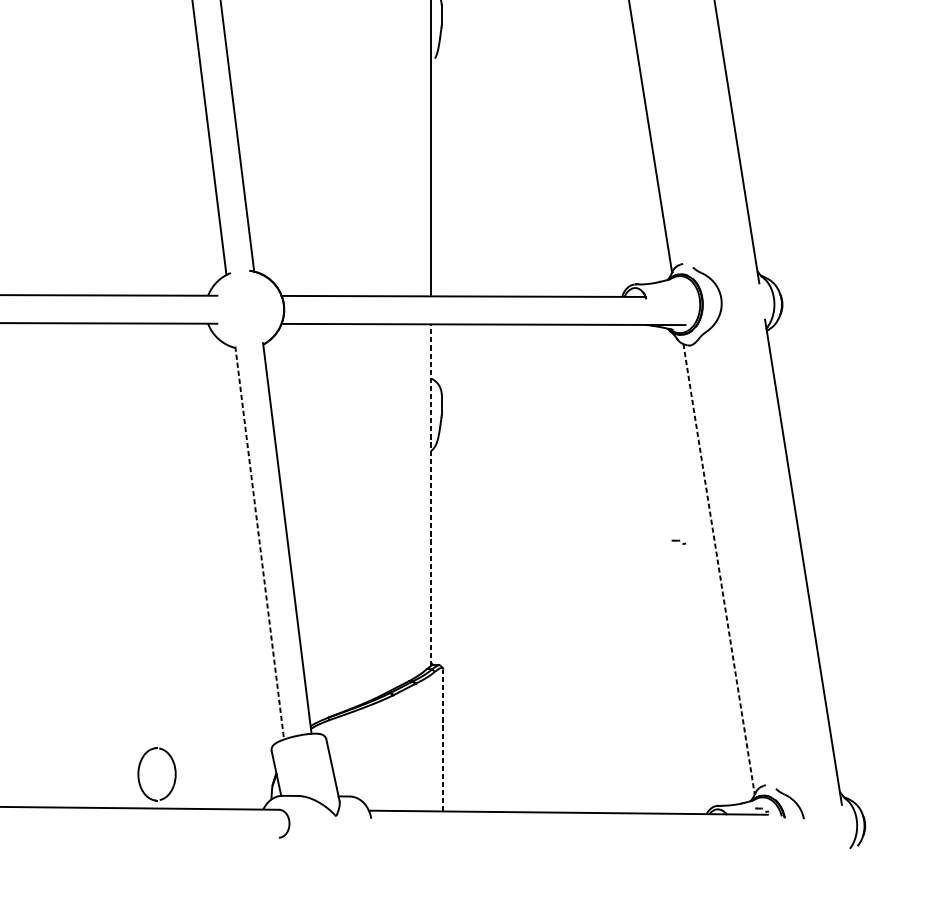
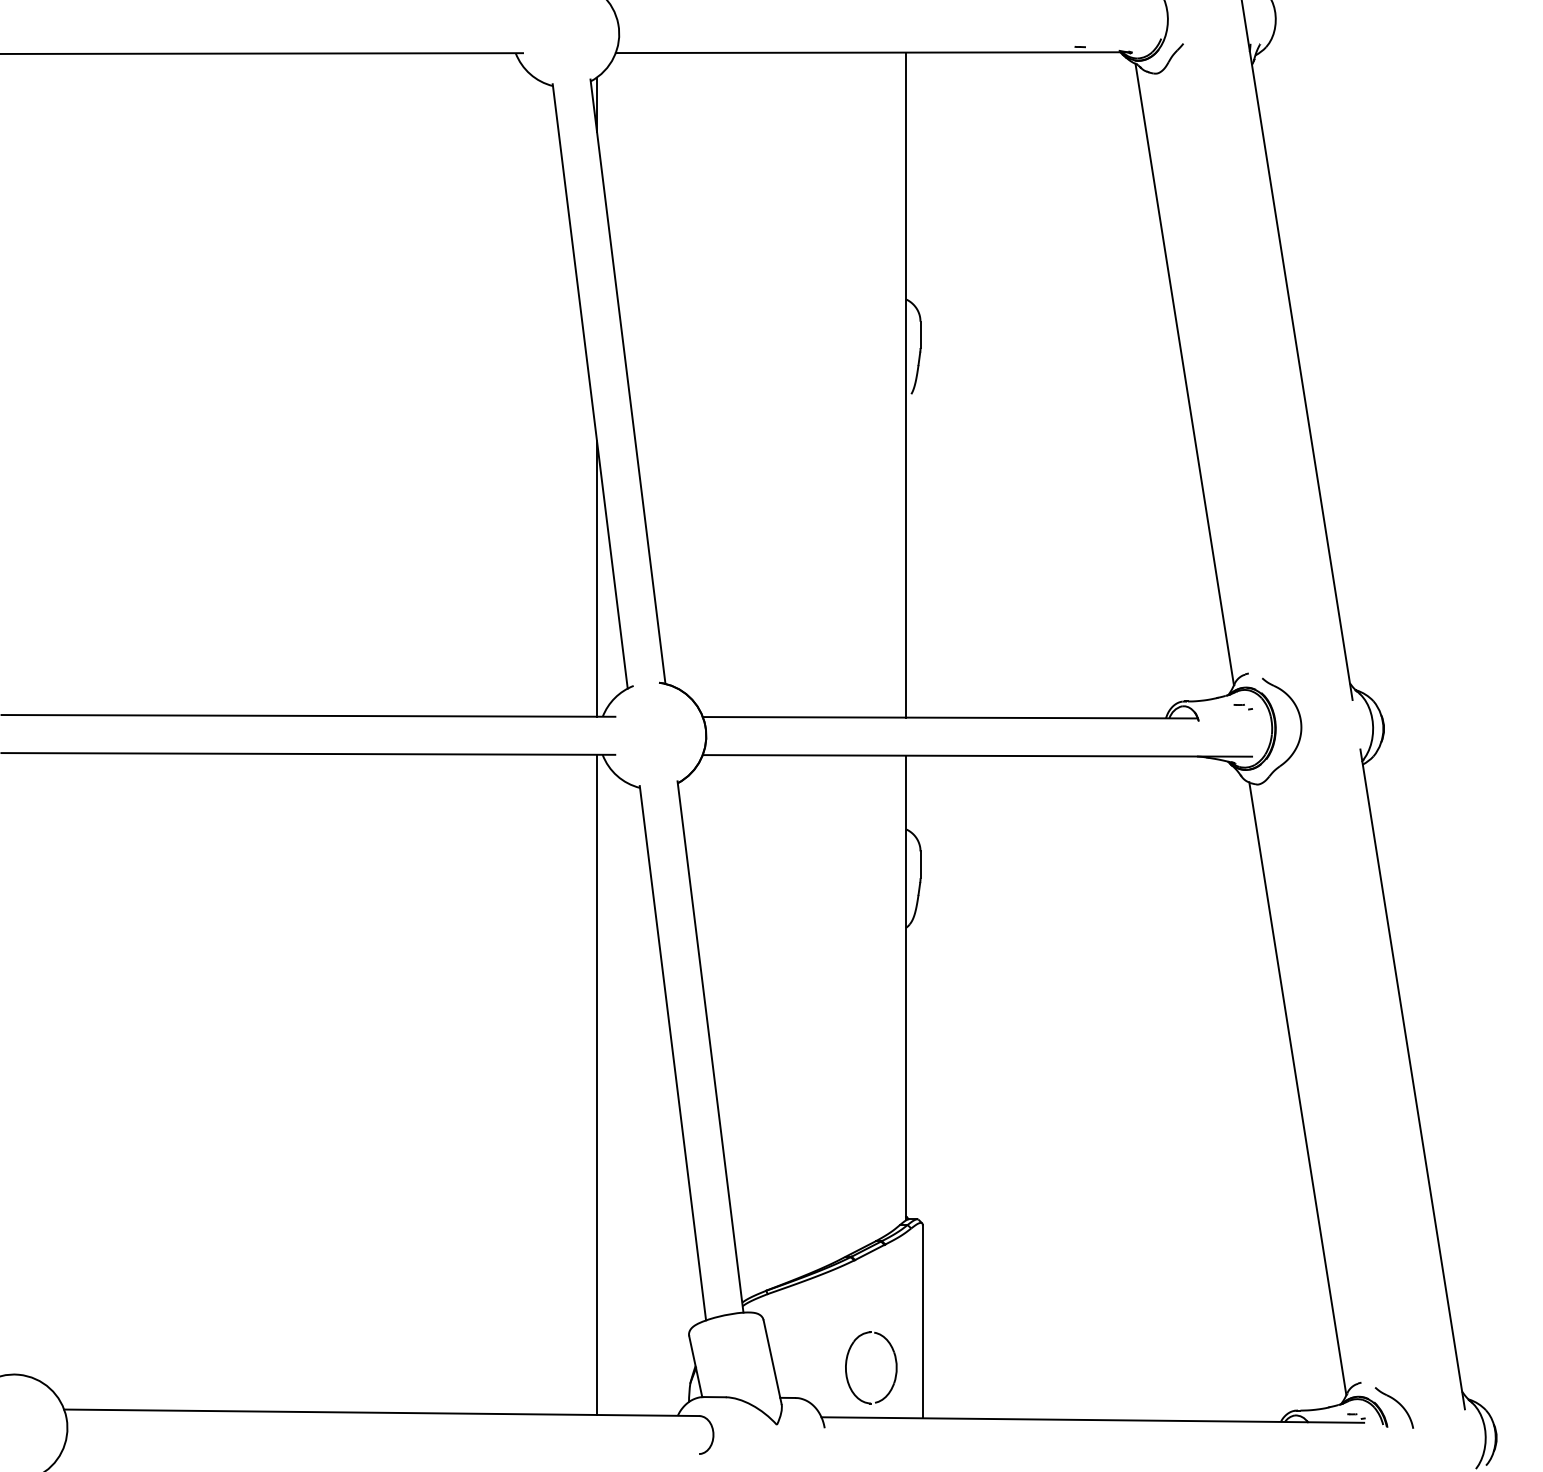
line: (204, 194) -> (597, 578), added
line: (431, 494) -> (906, 987), dashed -> solid
part: (678, 541) -> (1242, 706), moved
line: (260, 543) -> (673, 1053), dashed -> solid
line: (204, 566) -> (597, 1084), added
line: (718, 569) -> (1297, 1089), dashed -> solid
line: (443, 740) -> (922, 1321), dashed -> solid
part: (174, 774) -> (895, 1367), moved

